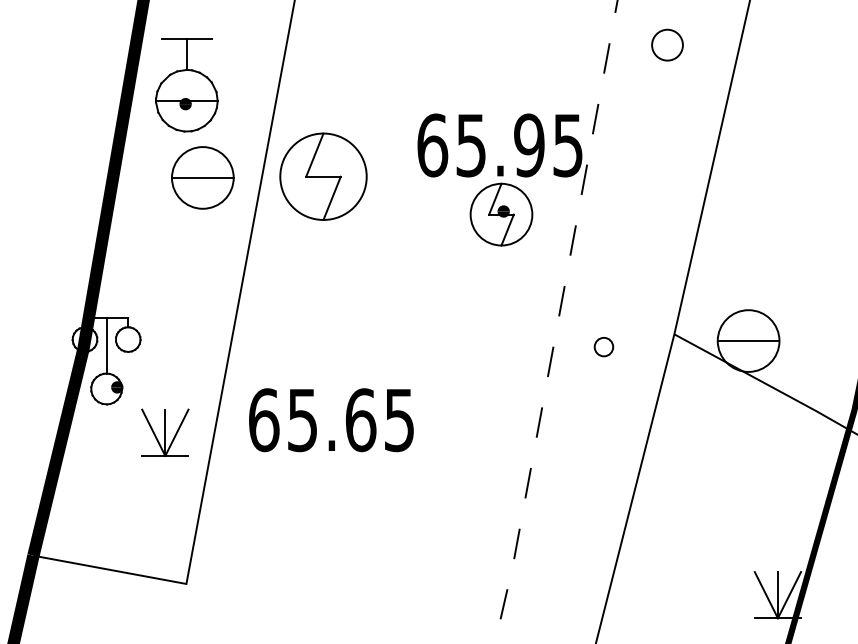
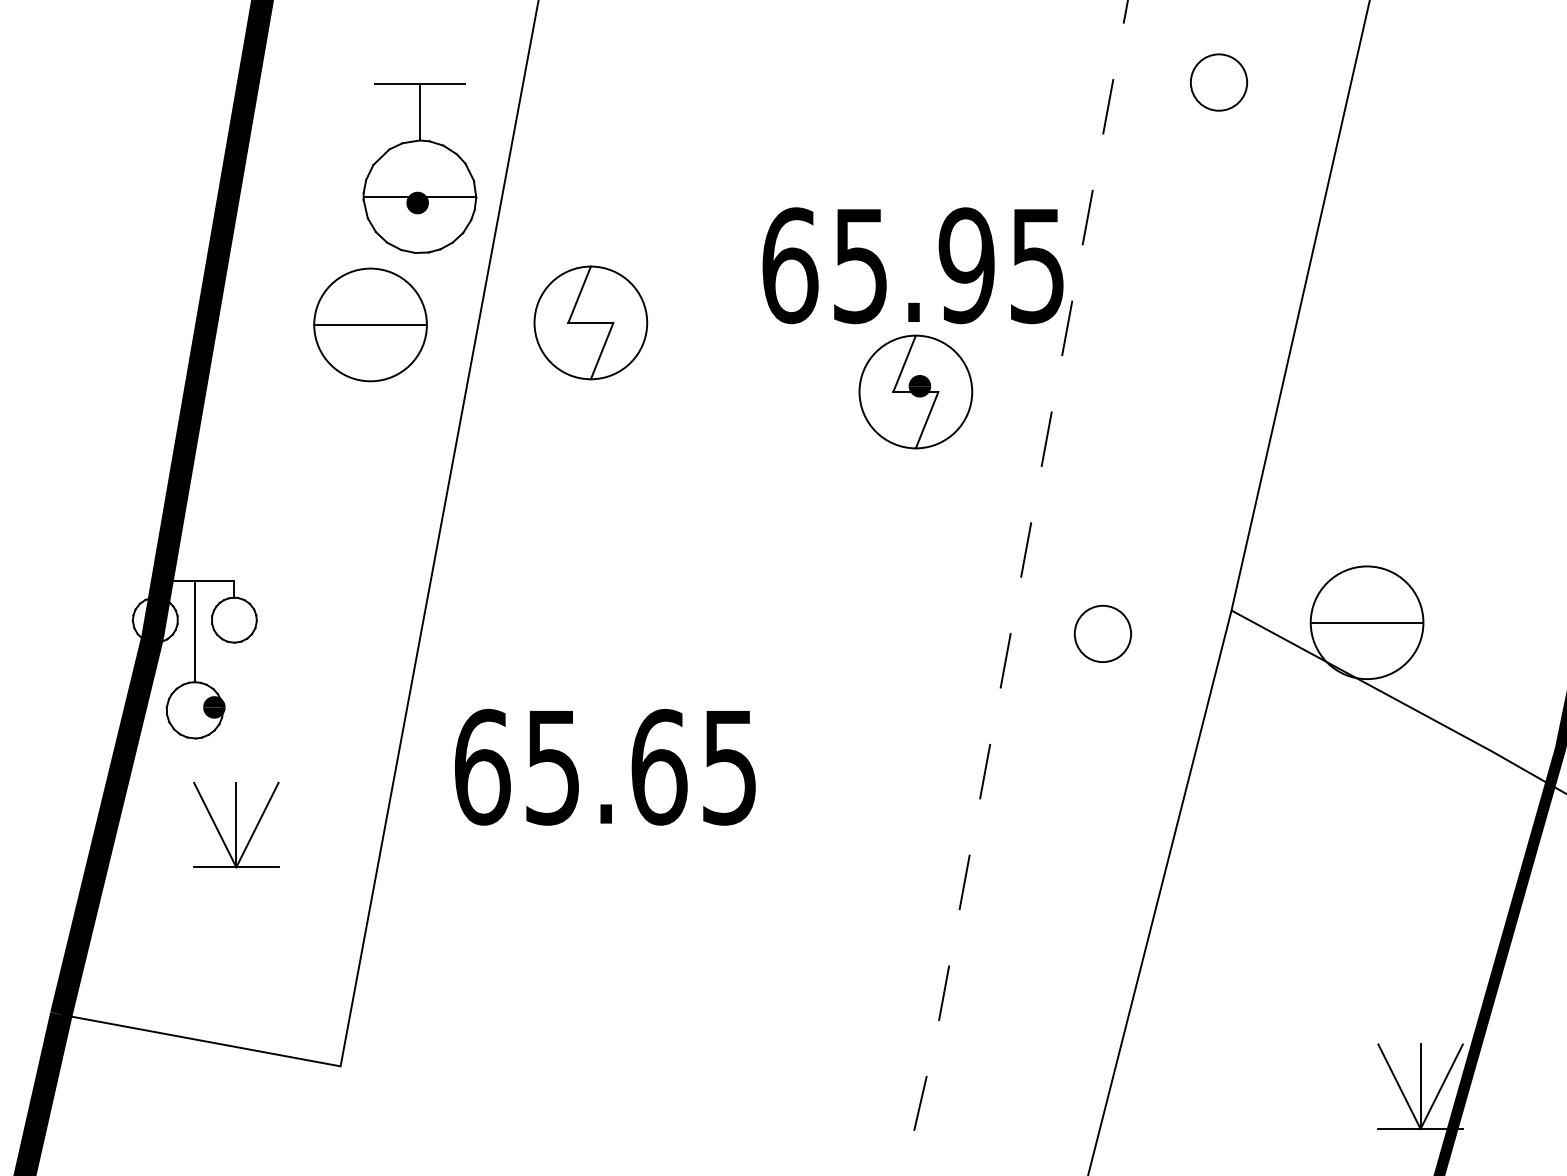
part: (186, 85) -> (419, 168), moved
part: (323, 176) -> (590, 322), size x0.71
part: (603, 346) -> (1102, 632), size x1.67
part: (165, 432) -> (236, 824), moved

